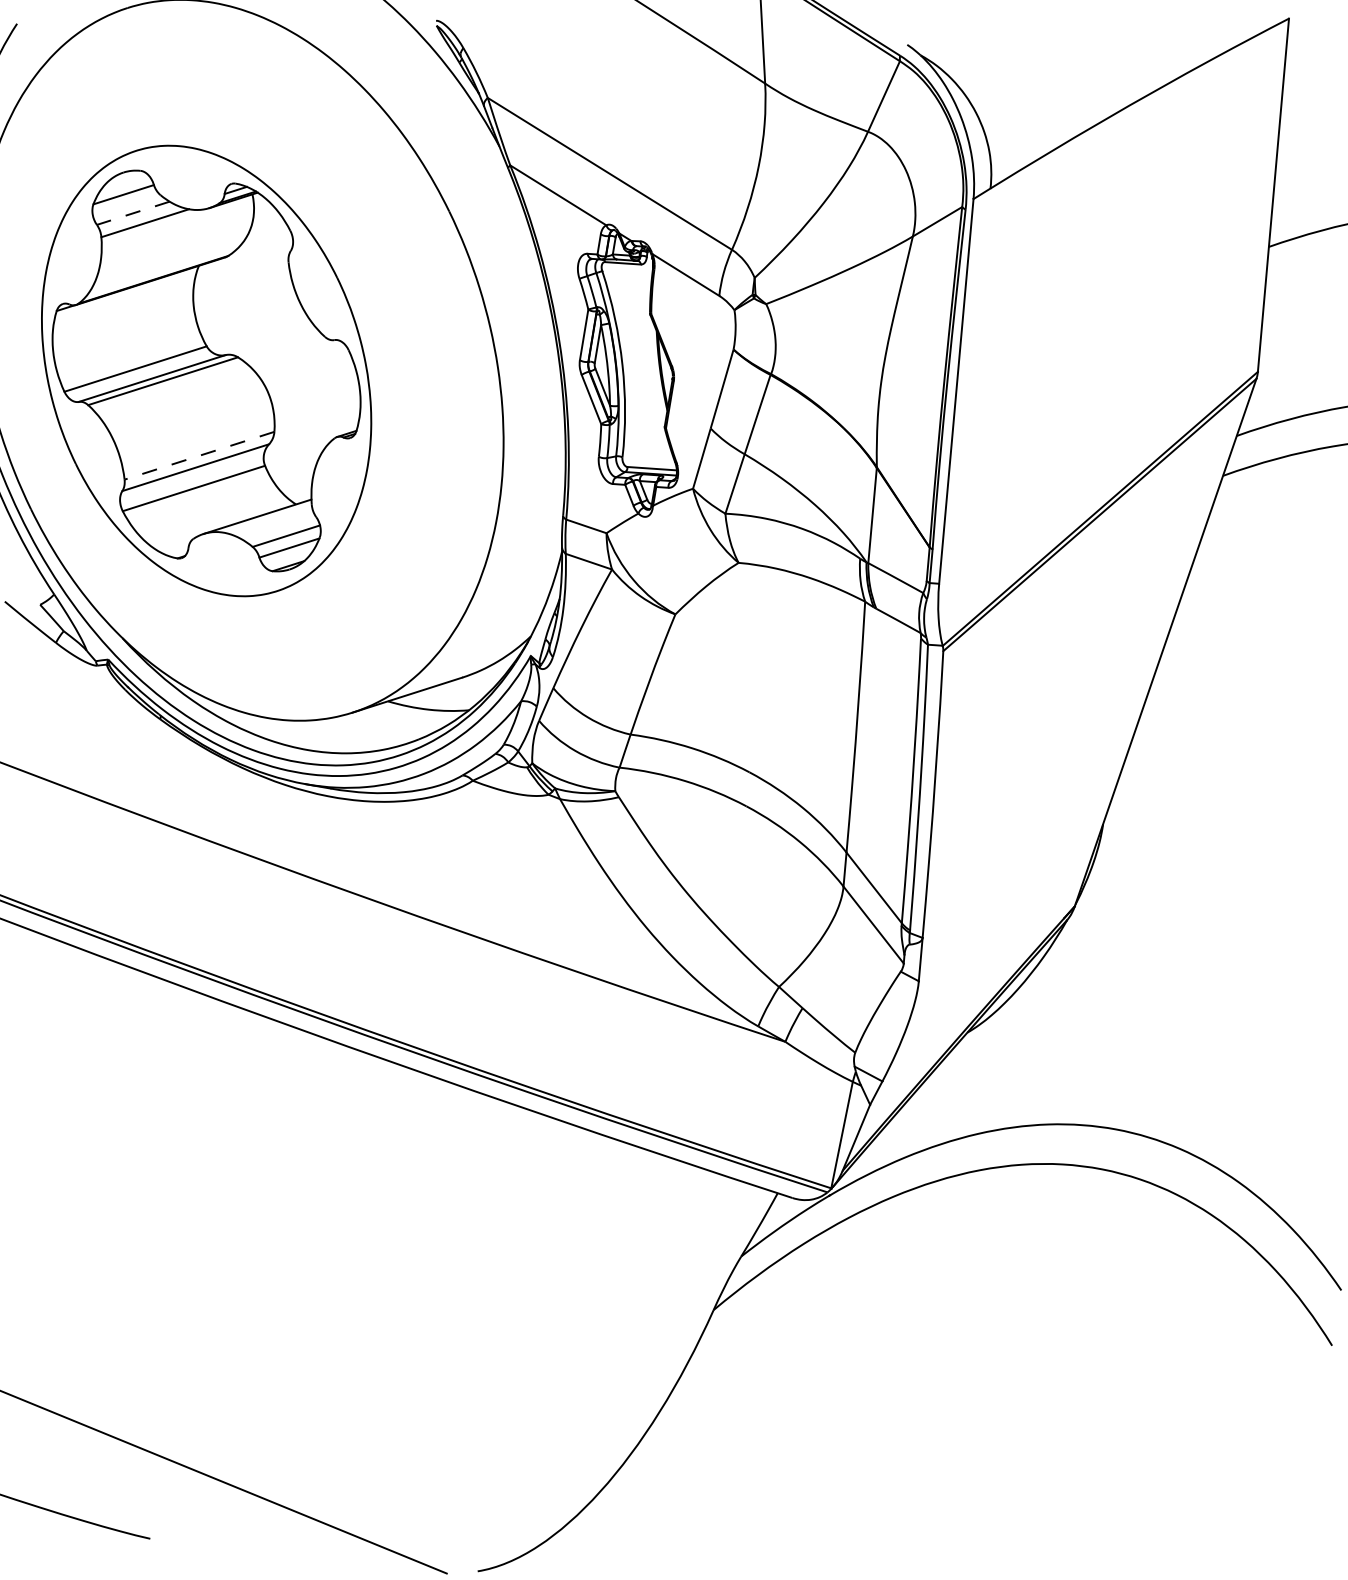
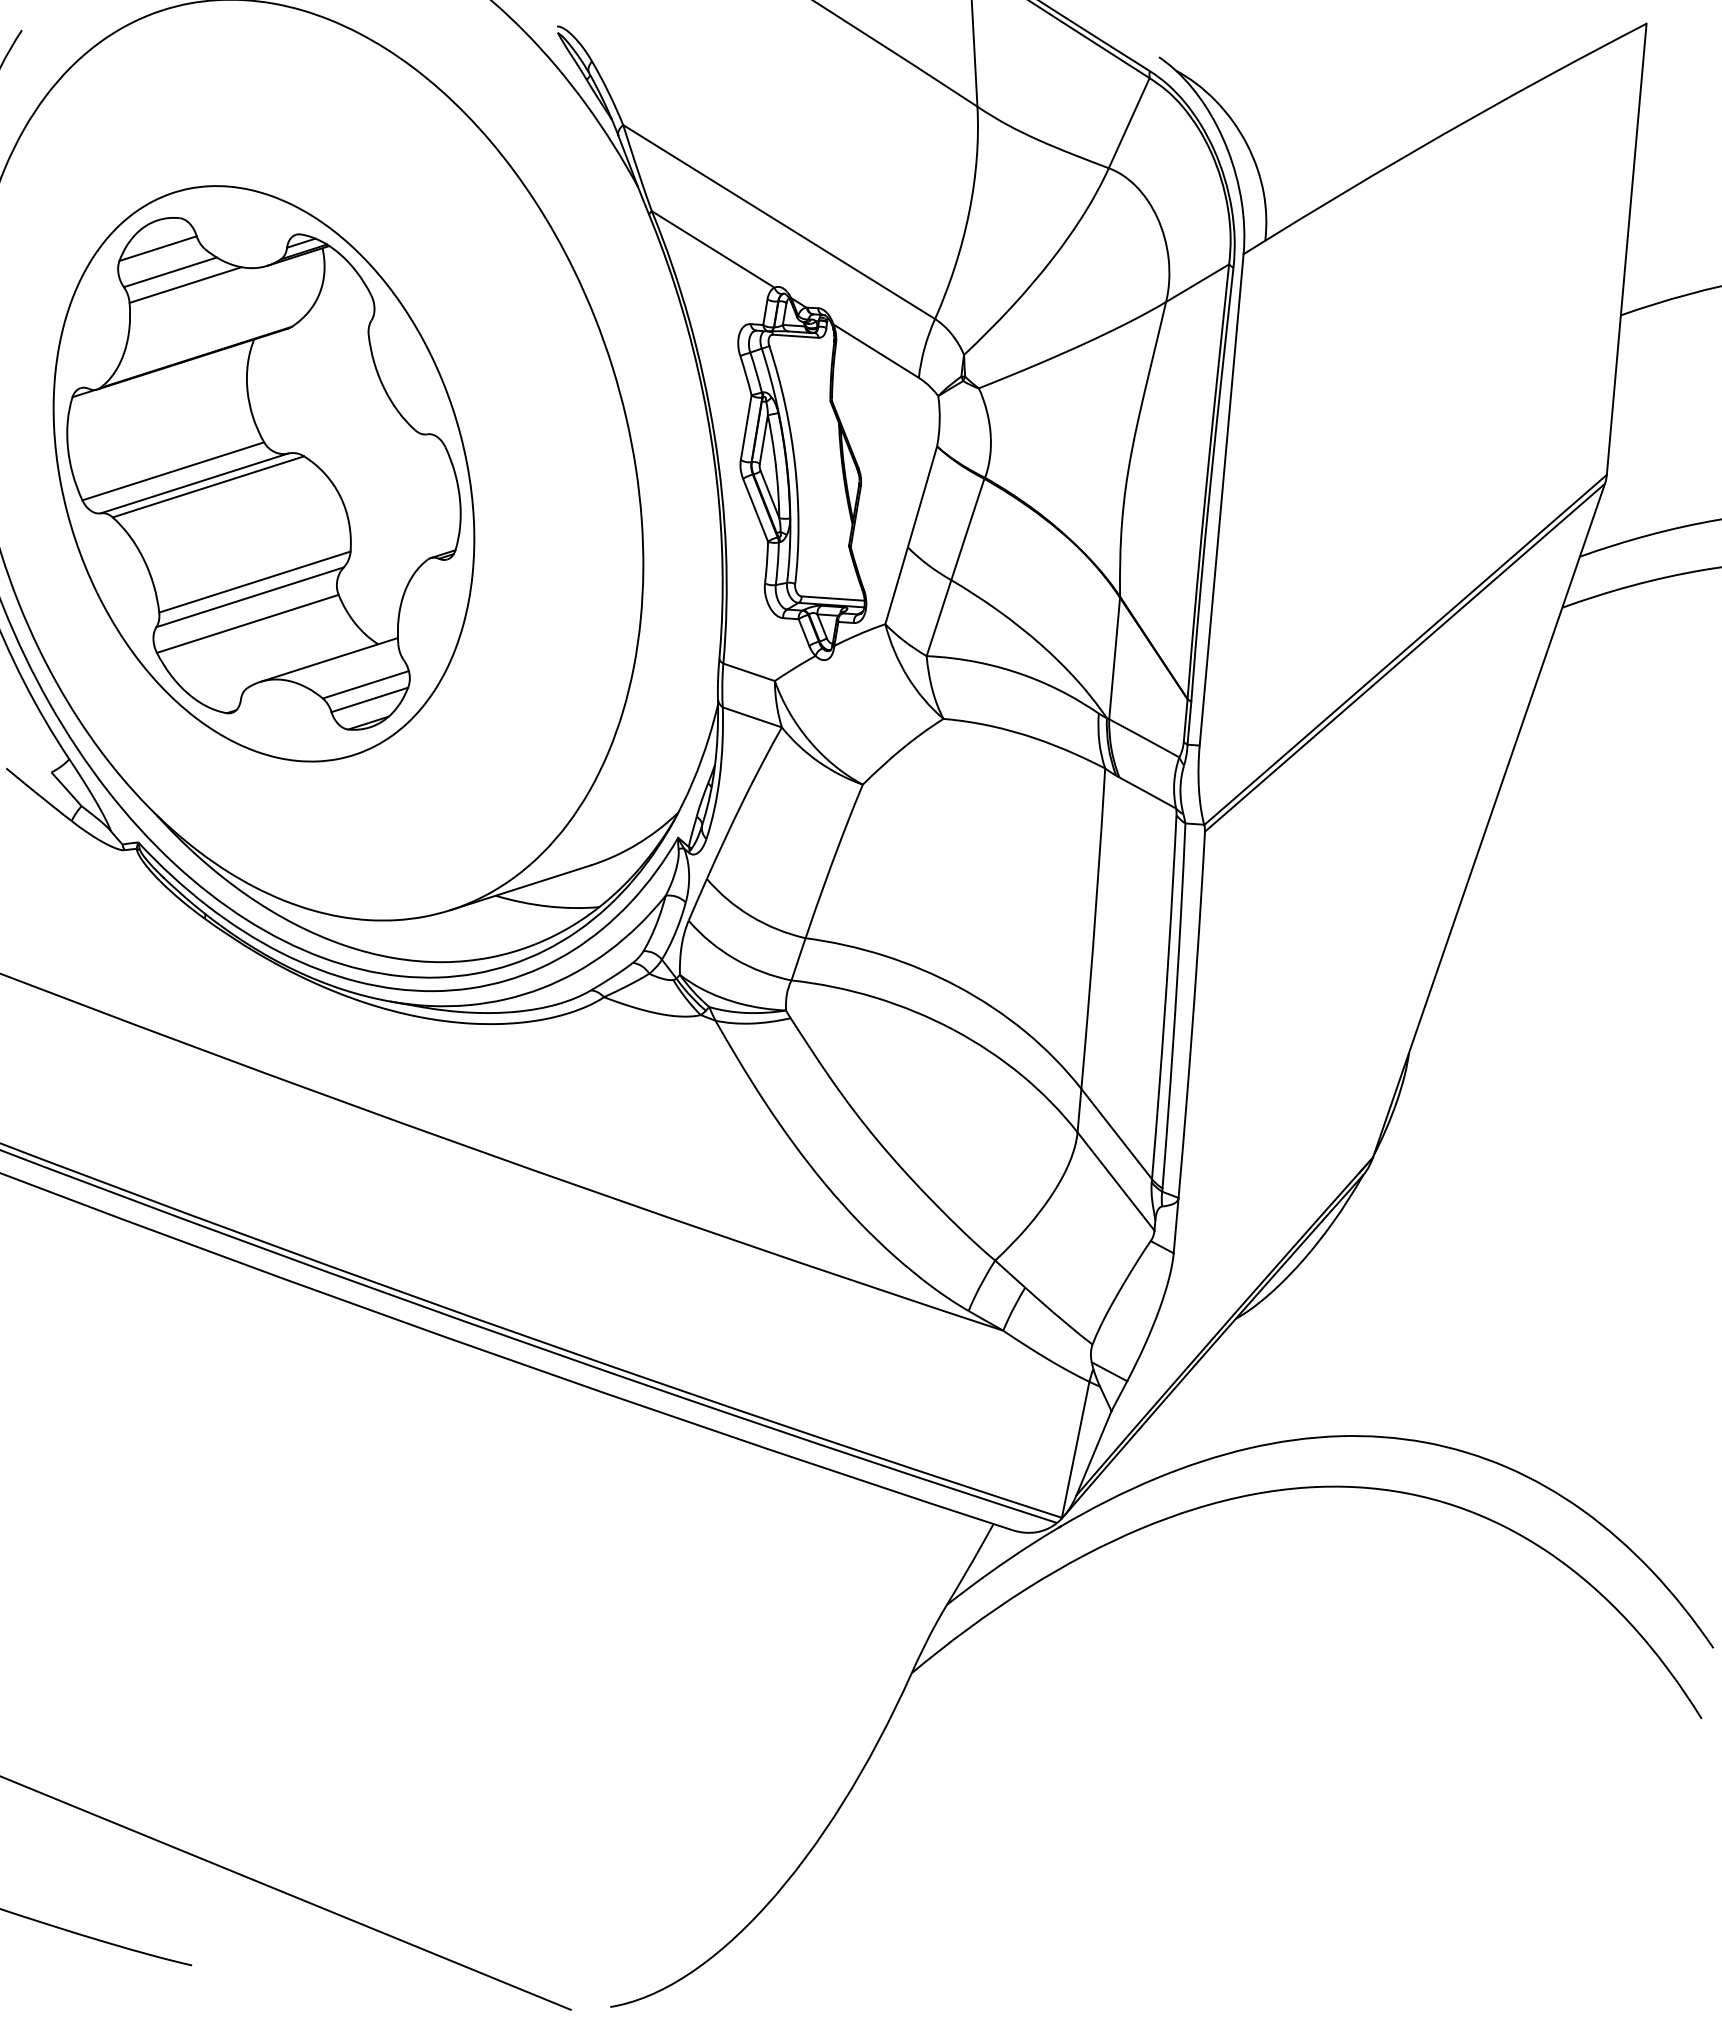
line: (133, 213) -> (170, 272), dashed -> solid
line: (199, 456) -> (254, 582), dashed -> solid

